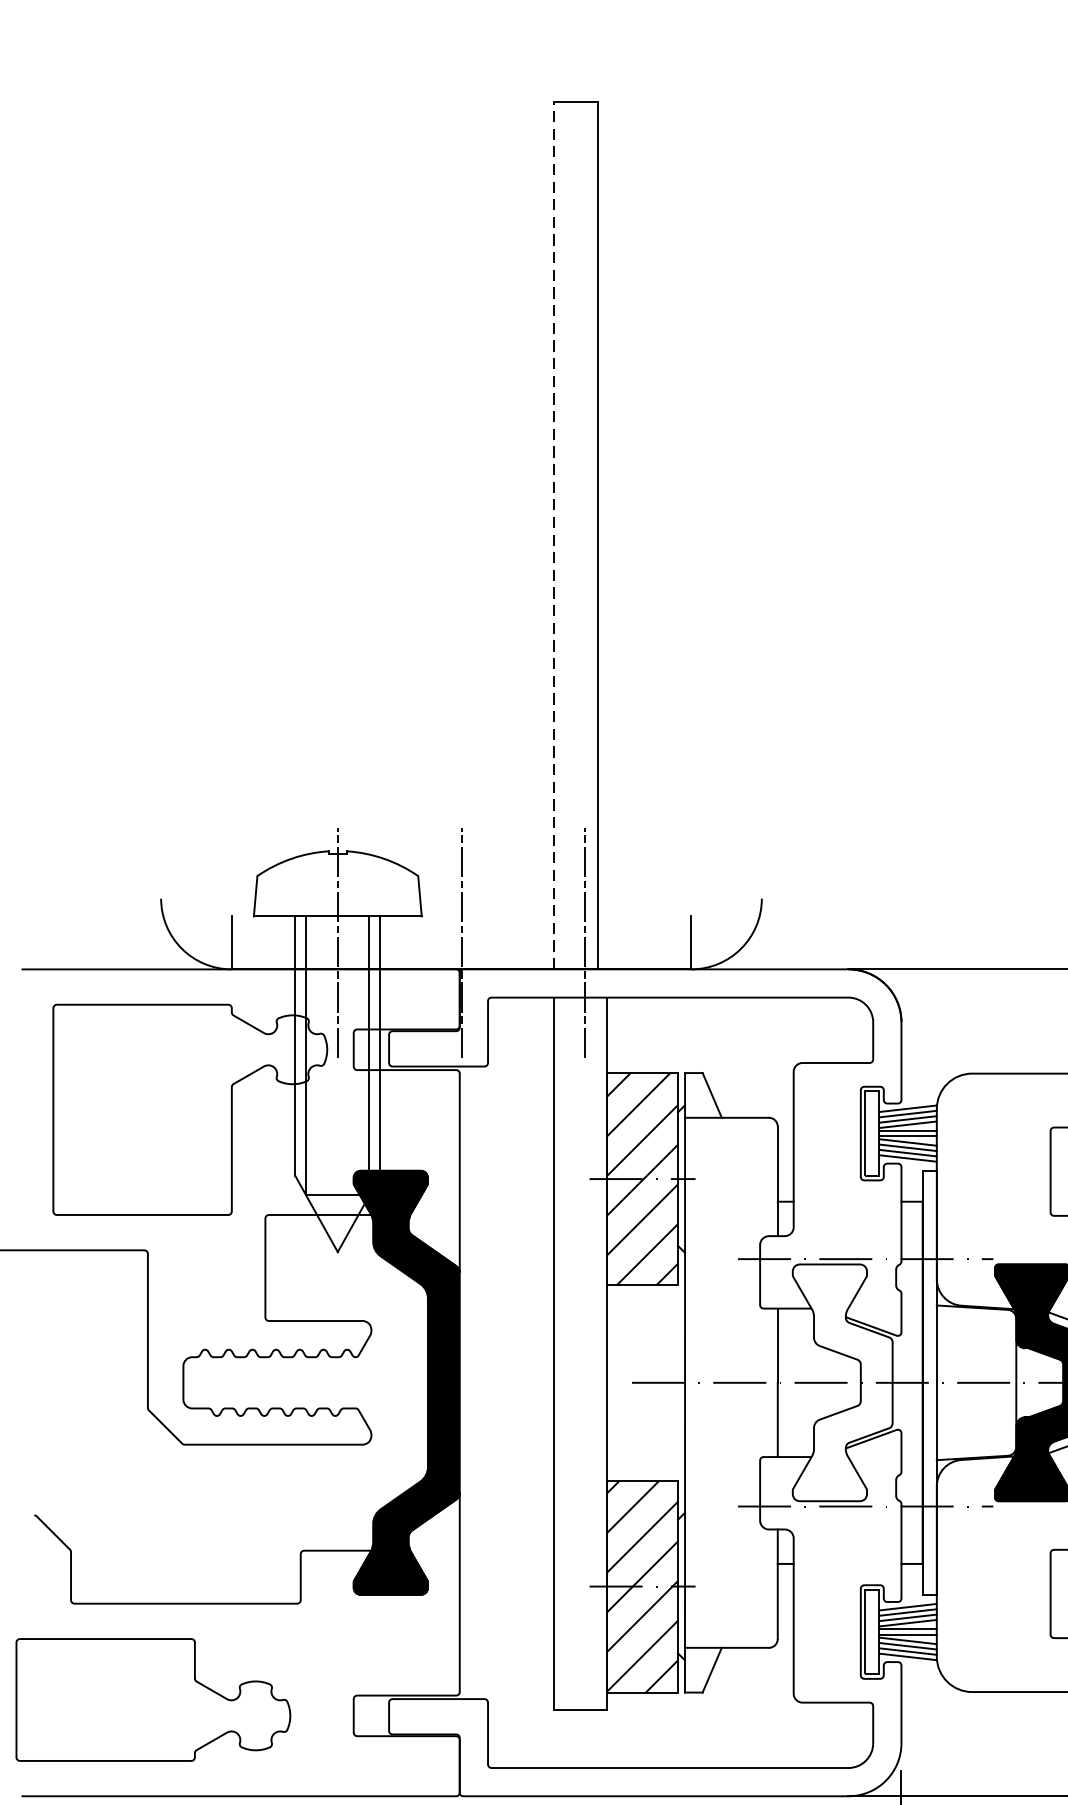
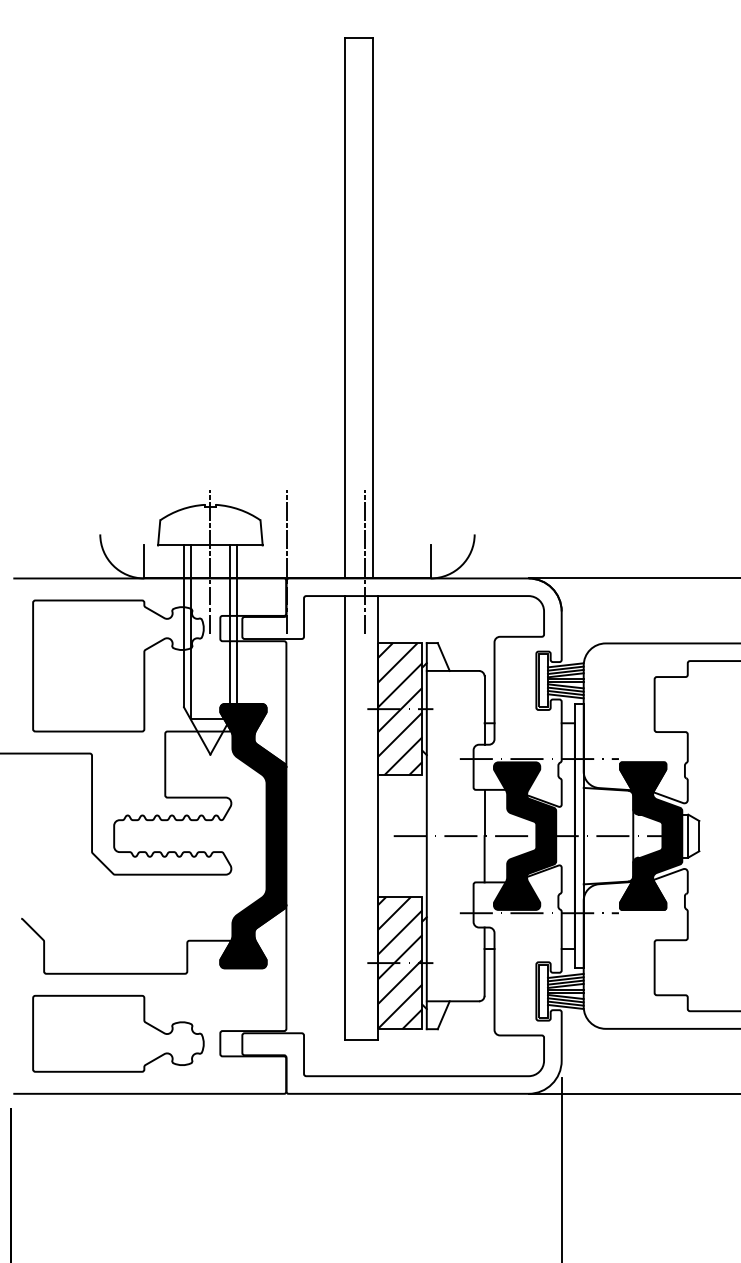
line: (554, 534) -> (345, 307), dashed -> solid
fill: (841, 1381) -> (524, 835), added
part: (153, 1699) -> (118, 1033), moved

